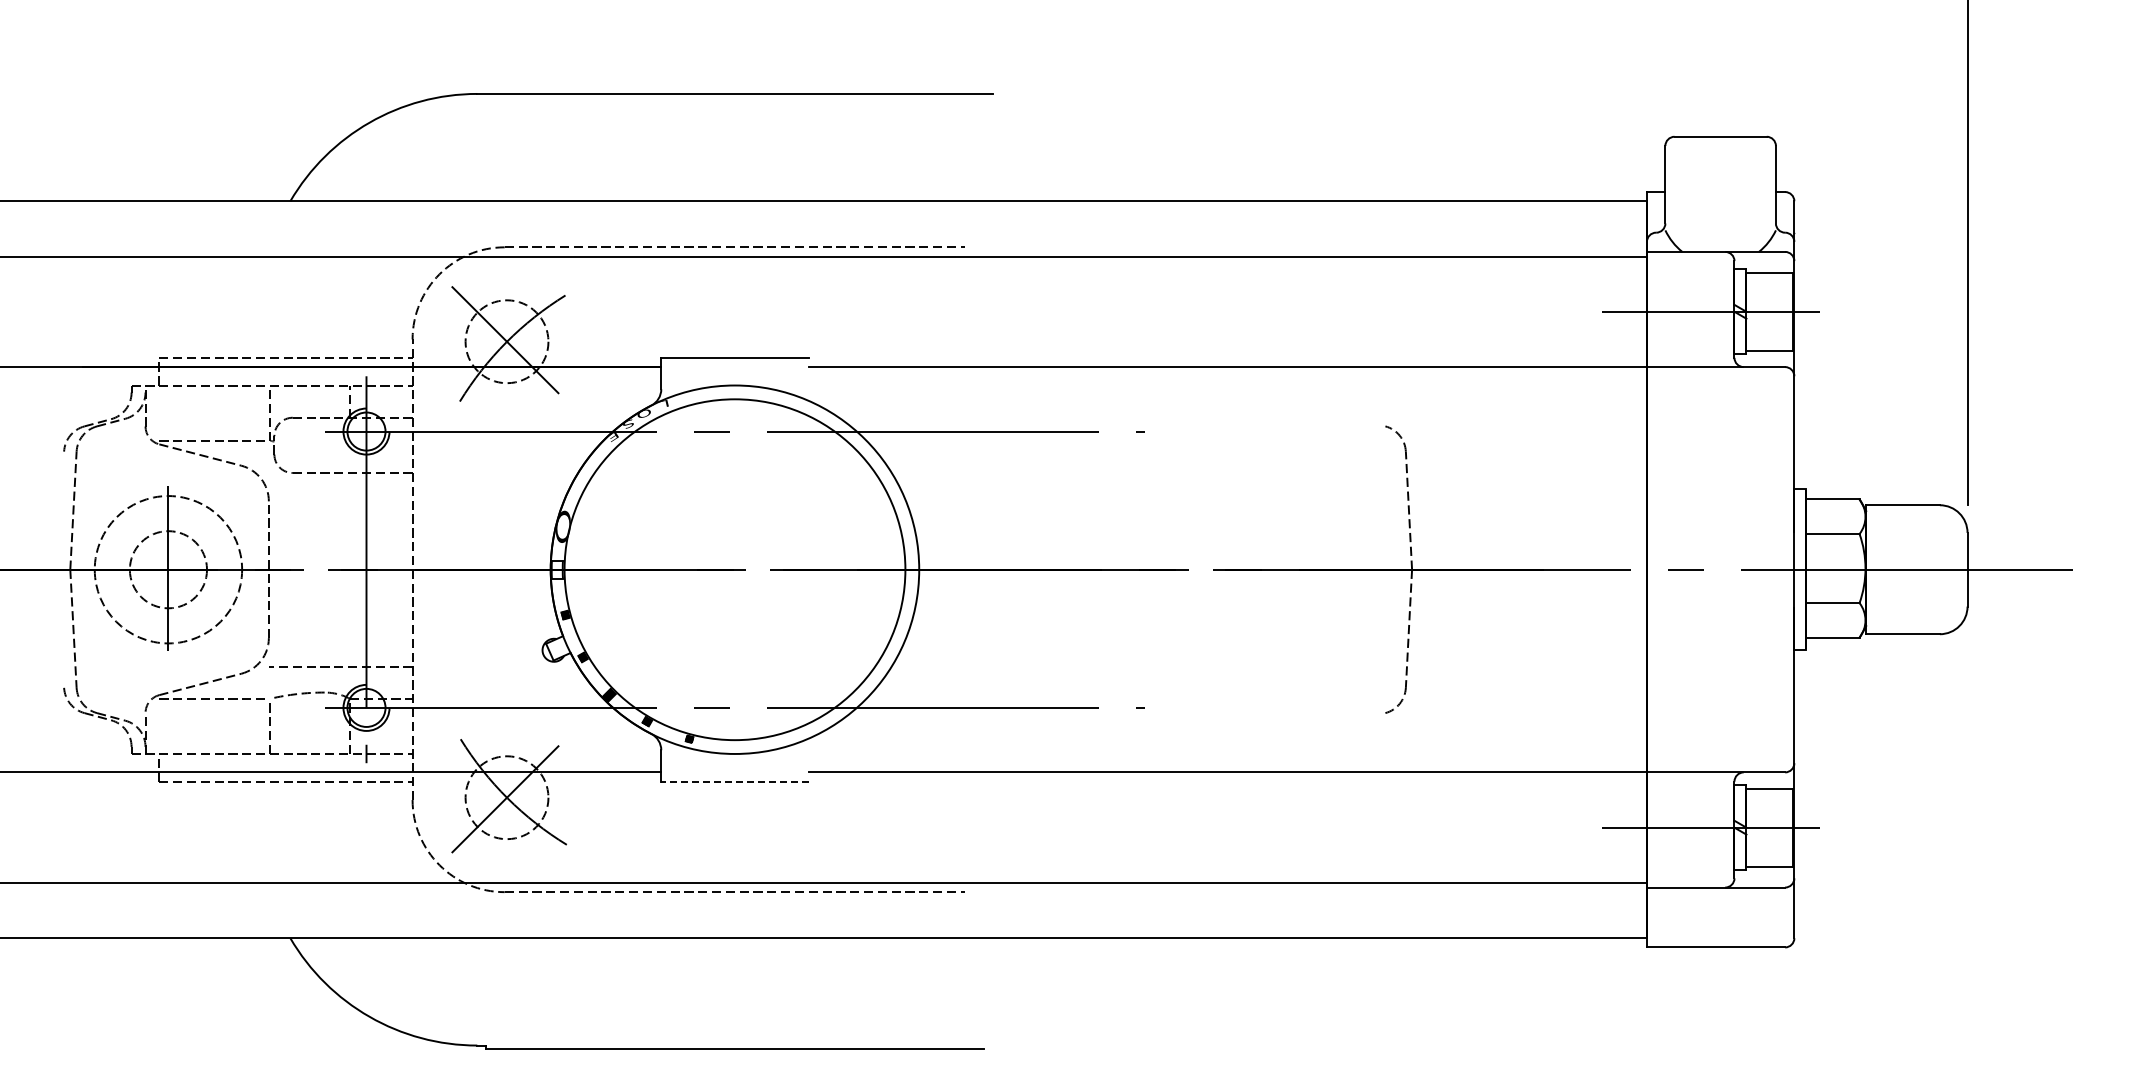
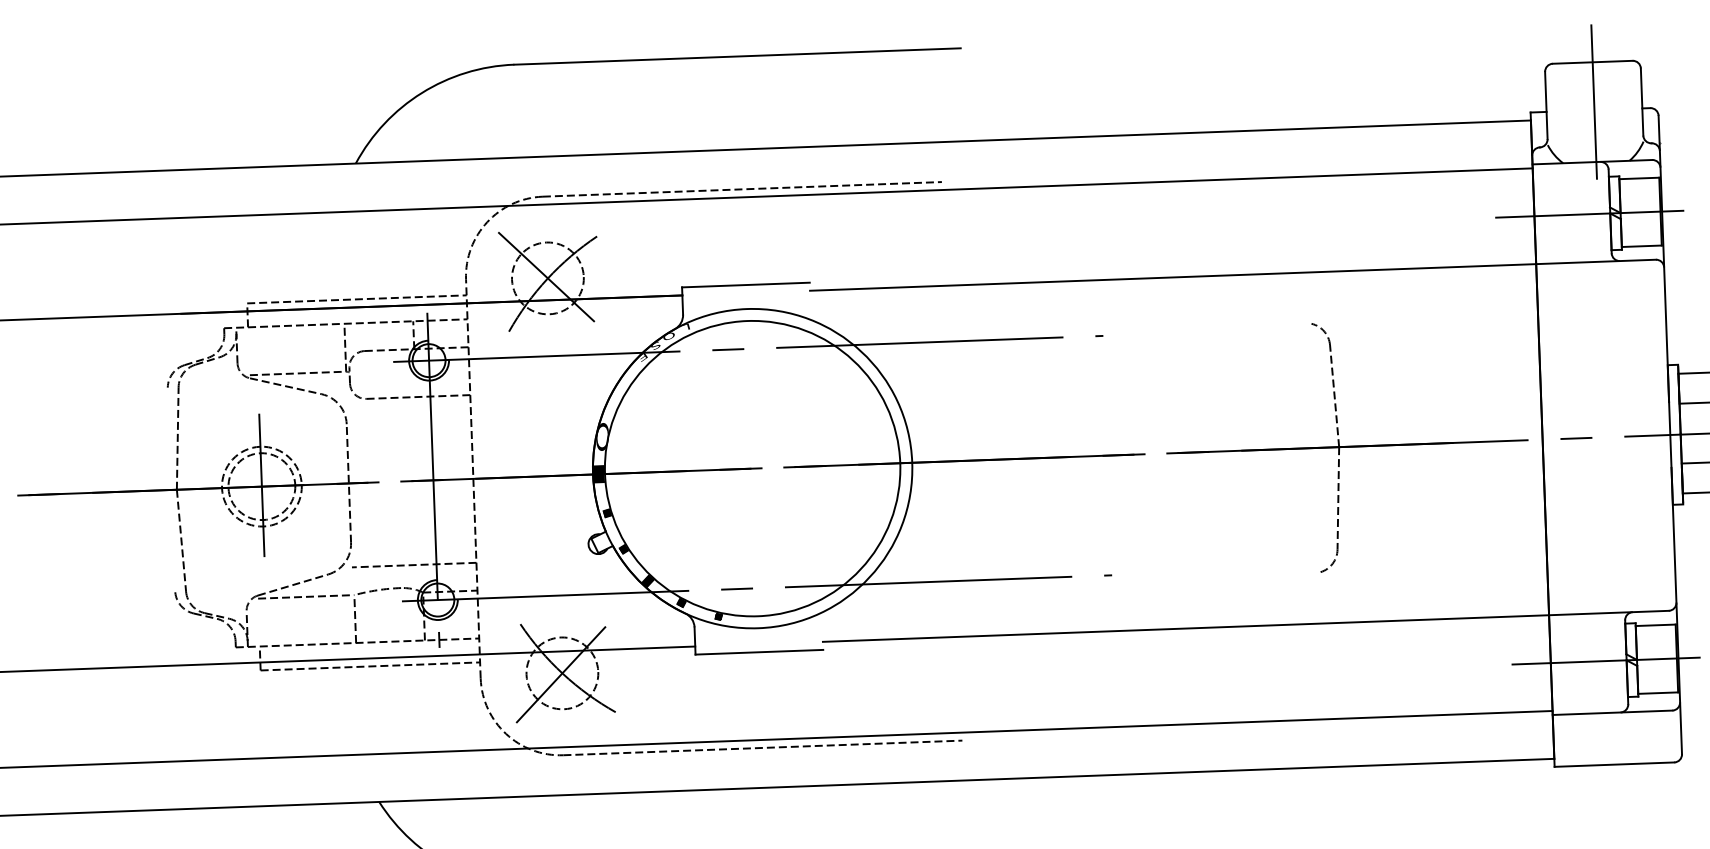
line: (1720, 182) -> (1594, 101), added
circle: (168, 569) -> (261, 486), size x0.62
hatch: (556, 569) -> (598, 474), added
line: (734, 781) -> (758, 652), dashed -> solid

